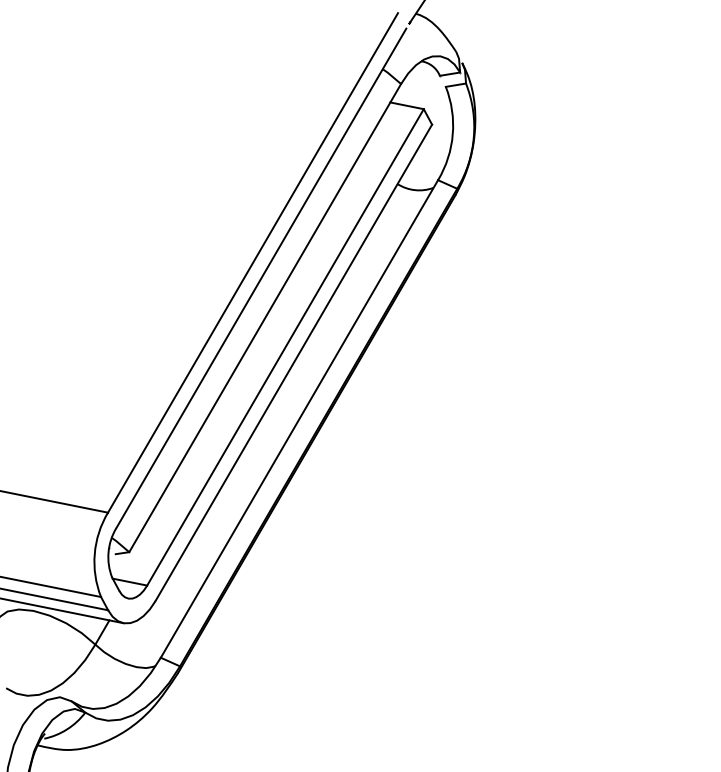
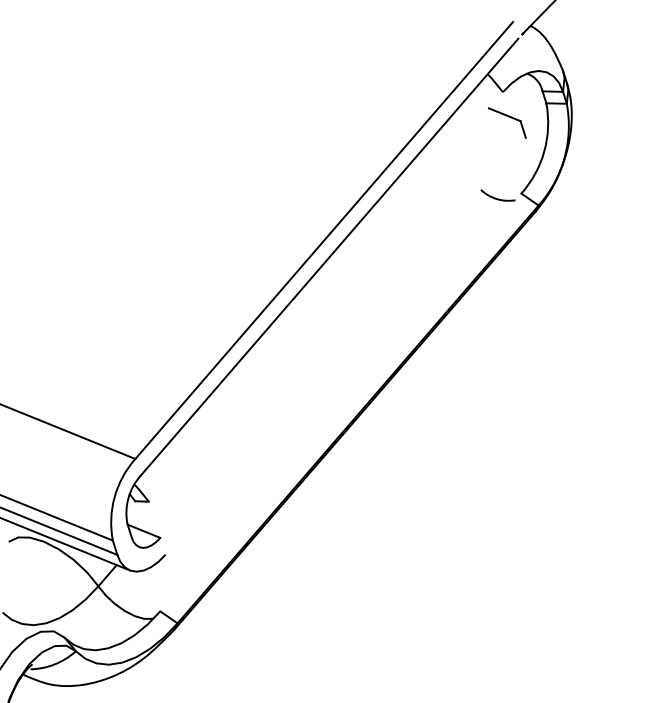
line: (265, 318) -> (326, 297), removed
line: (285, 347) -> (340, 329), removed
line: (293, 362) -> (345, 345), removed
line: (299, 418) -> (340, 402), removed

